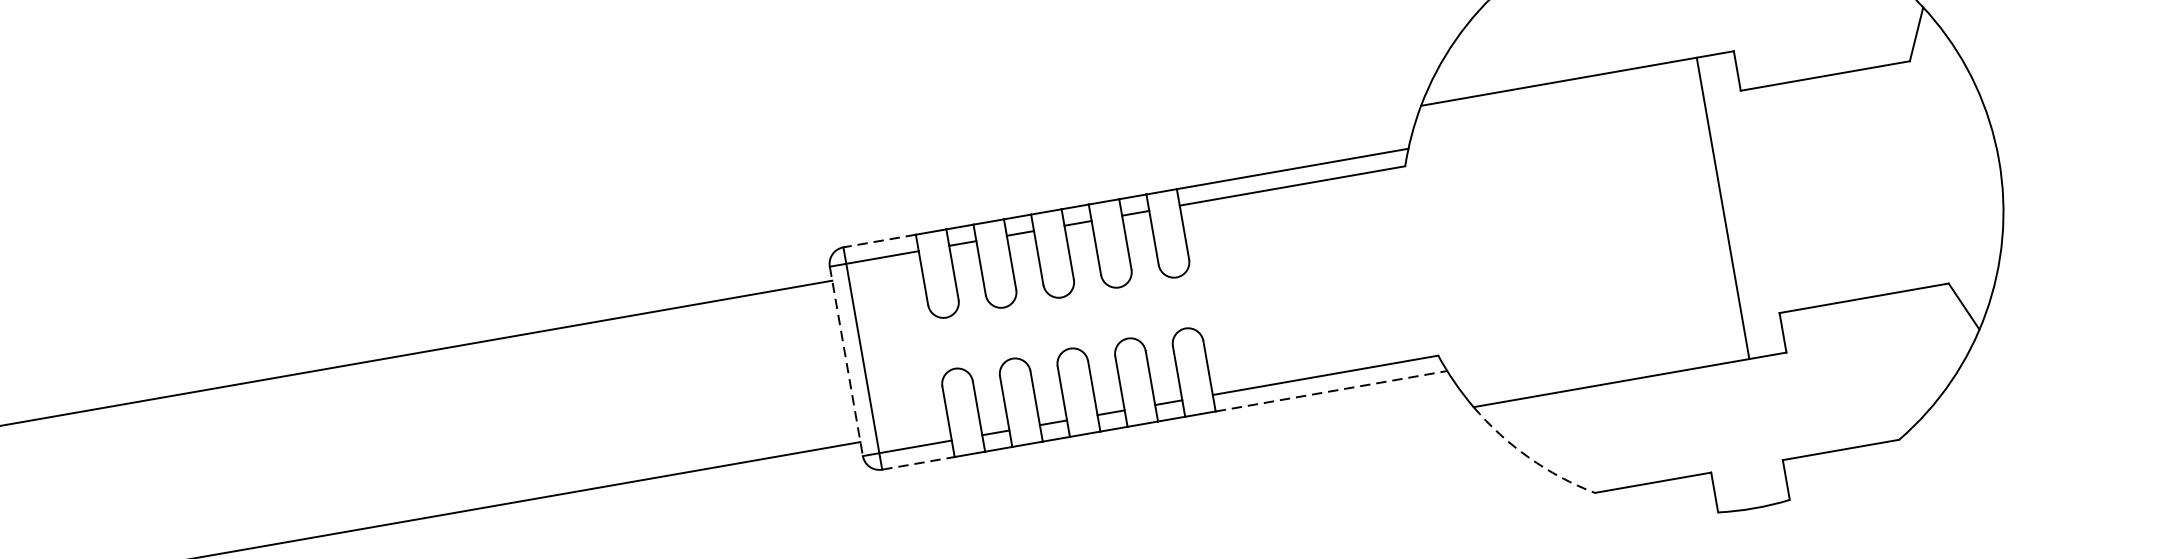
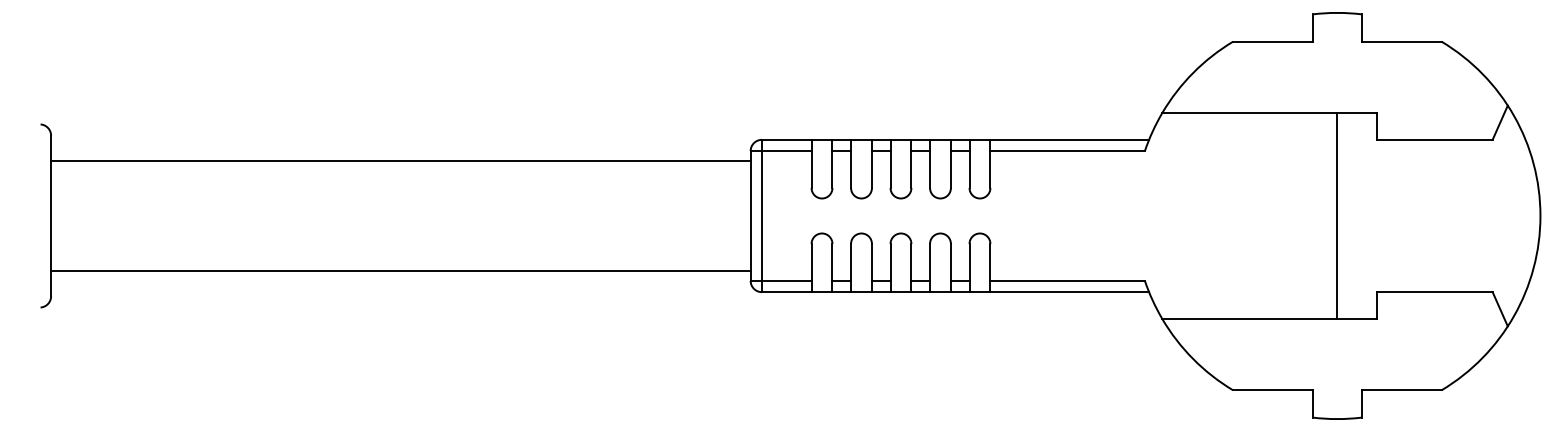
line: (1723, 207) -> (1337, 215), moved
line: (879, 240) -> (786, 139), dashed -> solid
line: (846, 360) -> (750, 215), dashed -> solid
line: (1332, 391) -> (1070, 292), dashed -> solid
arc: (1529, 458) -> (1193, 359), dashed -> solid
line: (918, 463) -> (786, 292), dashed -> solid

